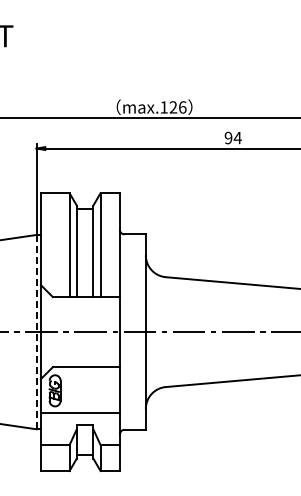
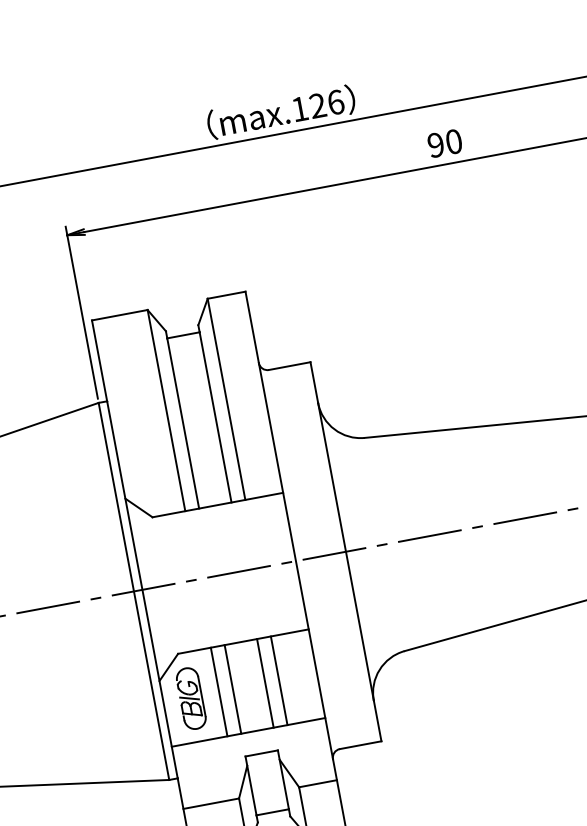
text: (237, 137) -> (453, 140), 94 -> 90
line: (36, 331) -> (133, 590), dashed -> solid
line: (69, 389) -> (218, 690), added
line: (76, 389) -> (232, 688), added
line: (93, 389) -> (265, 682), added
line: (100, 389) -> (278, 679), added

